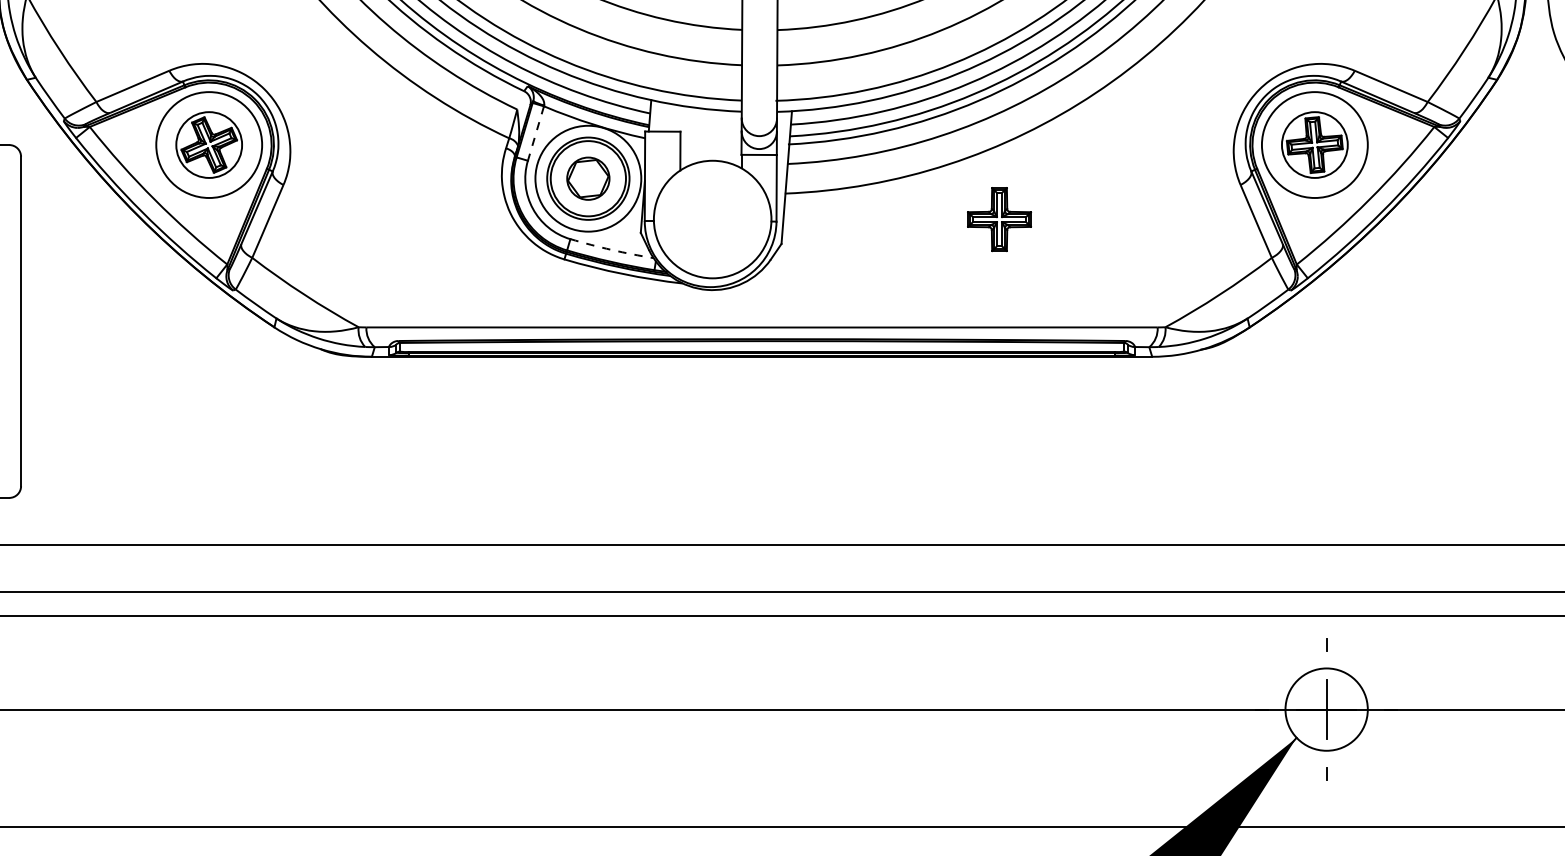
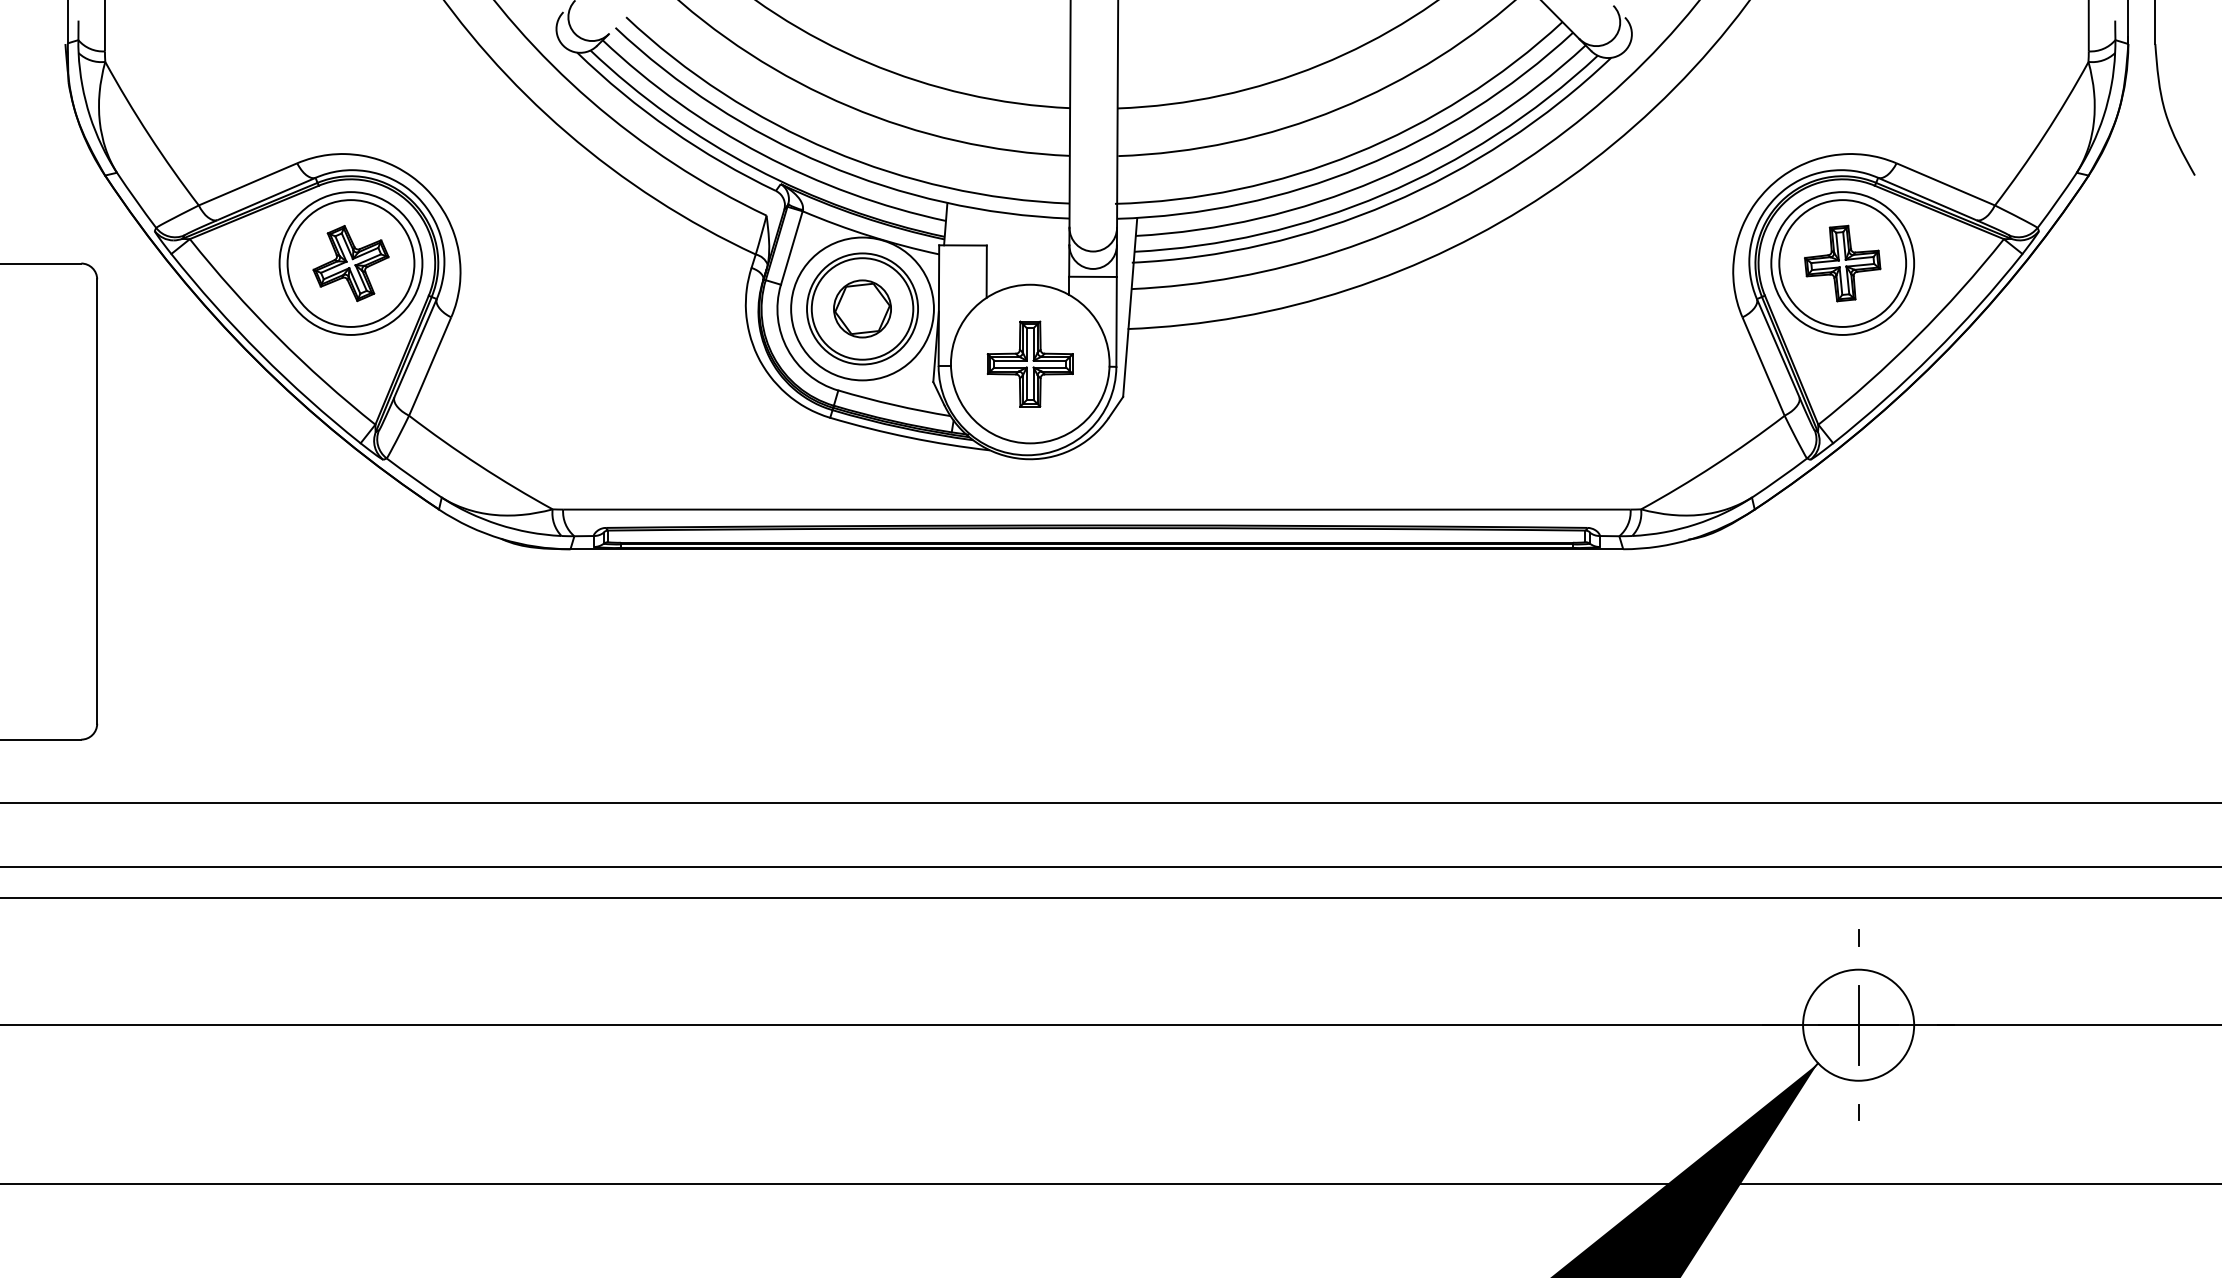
line: (535, 133) -> (791, 248), dashed -> solid
circle: (208, 145) -> (350, 263), size x1.43
circle: (1314, 145) -> (1842, 263), size x1.43
part: (998, 219) -> (1029, 363), moved
arc: (612, 250) -> (894, 405), dashed -> solid

